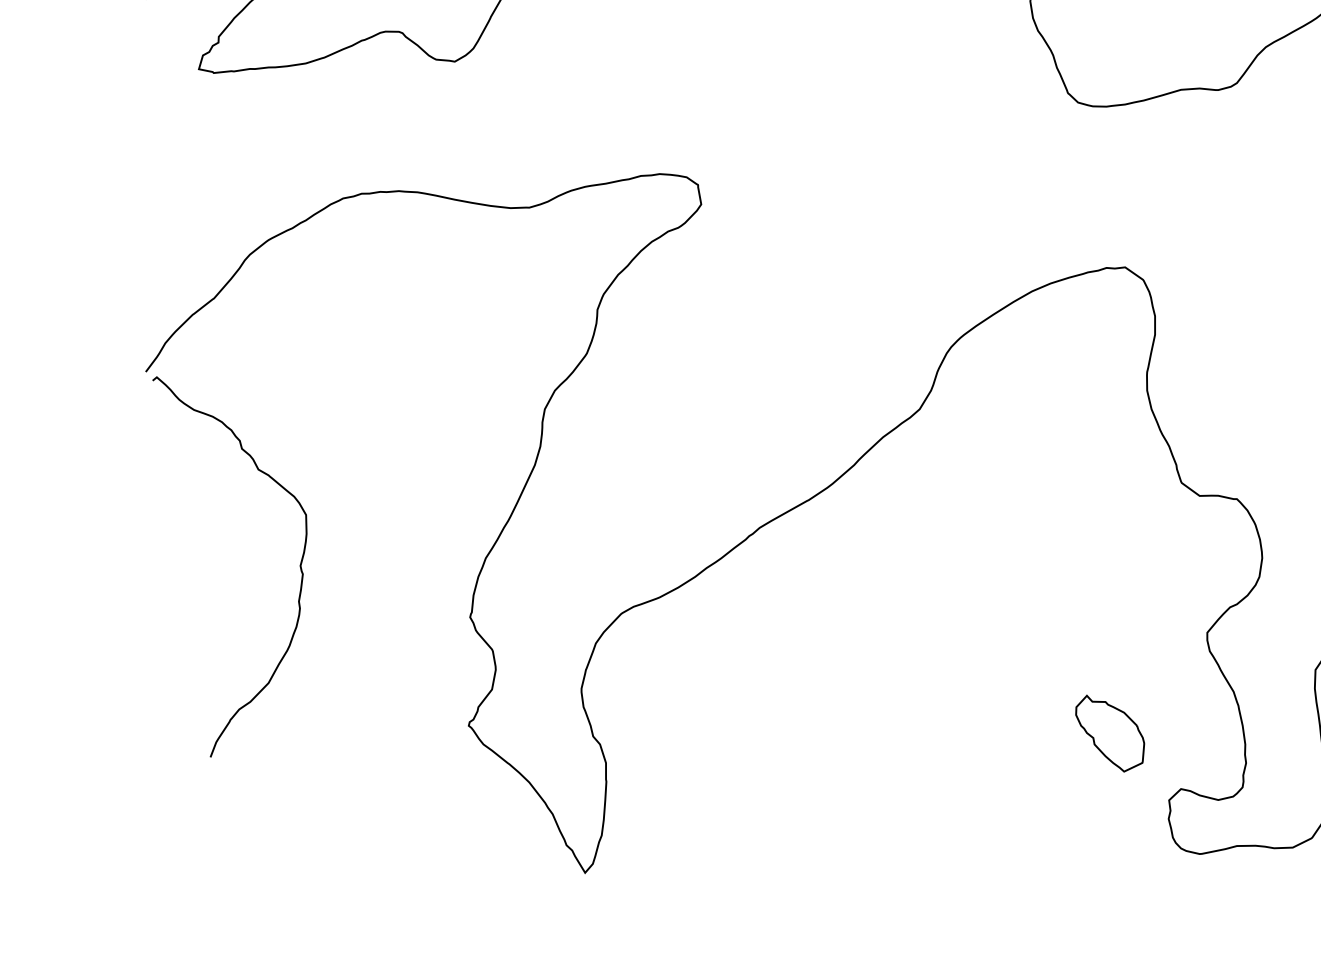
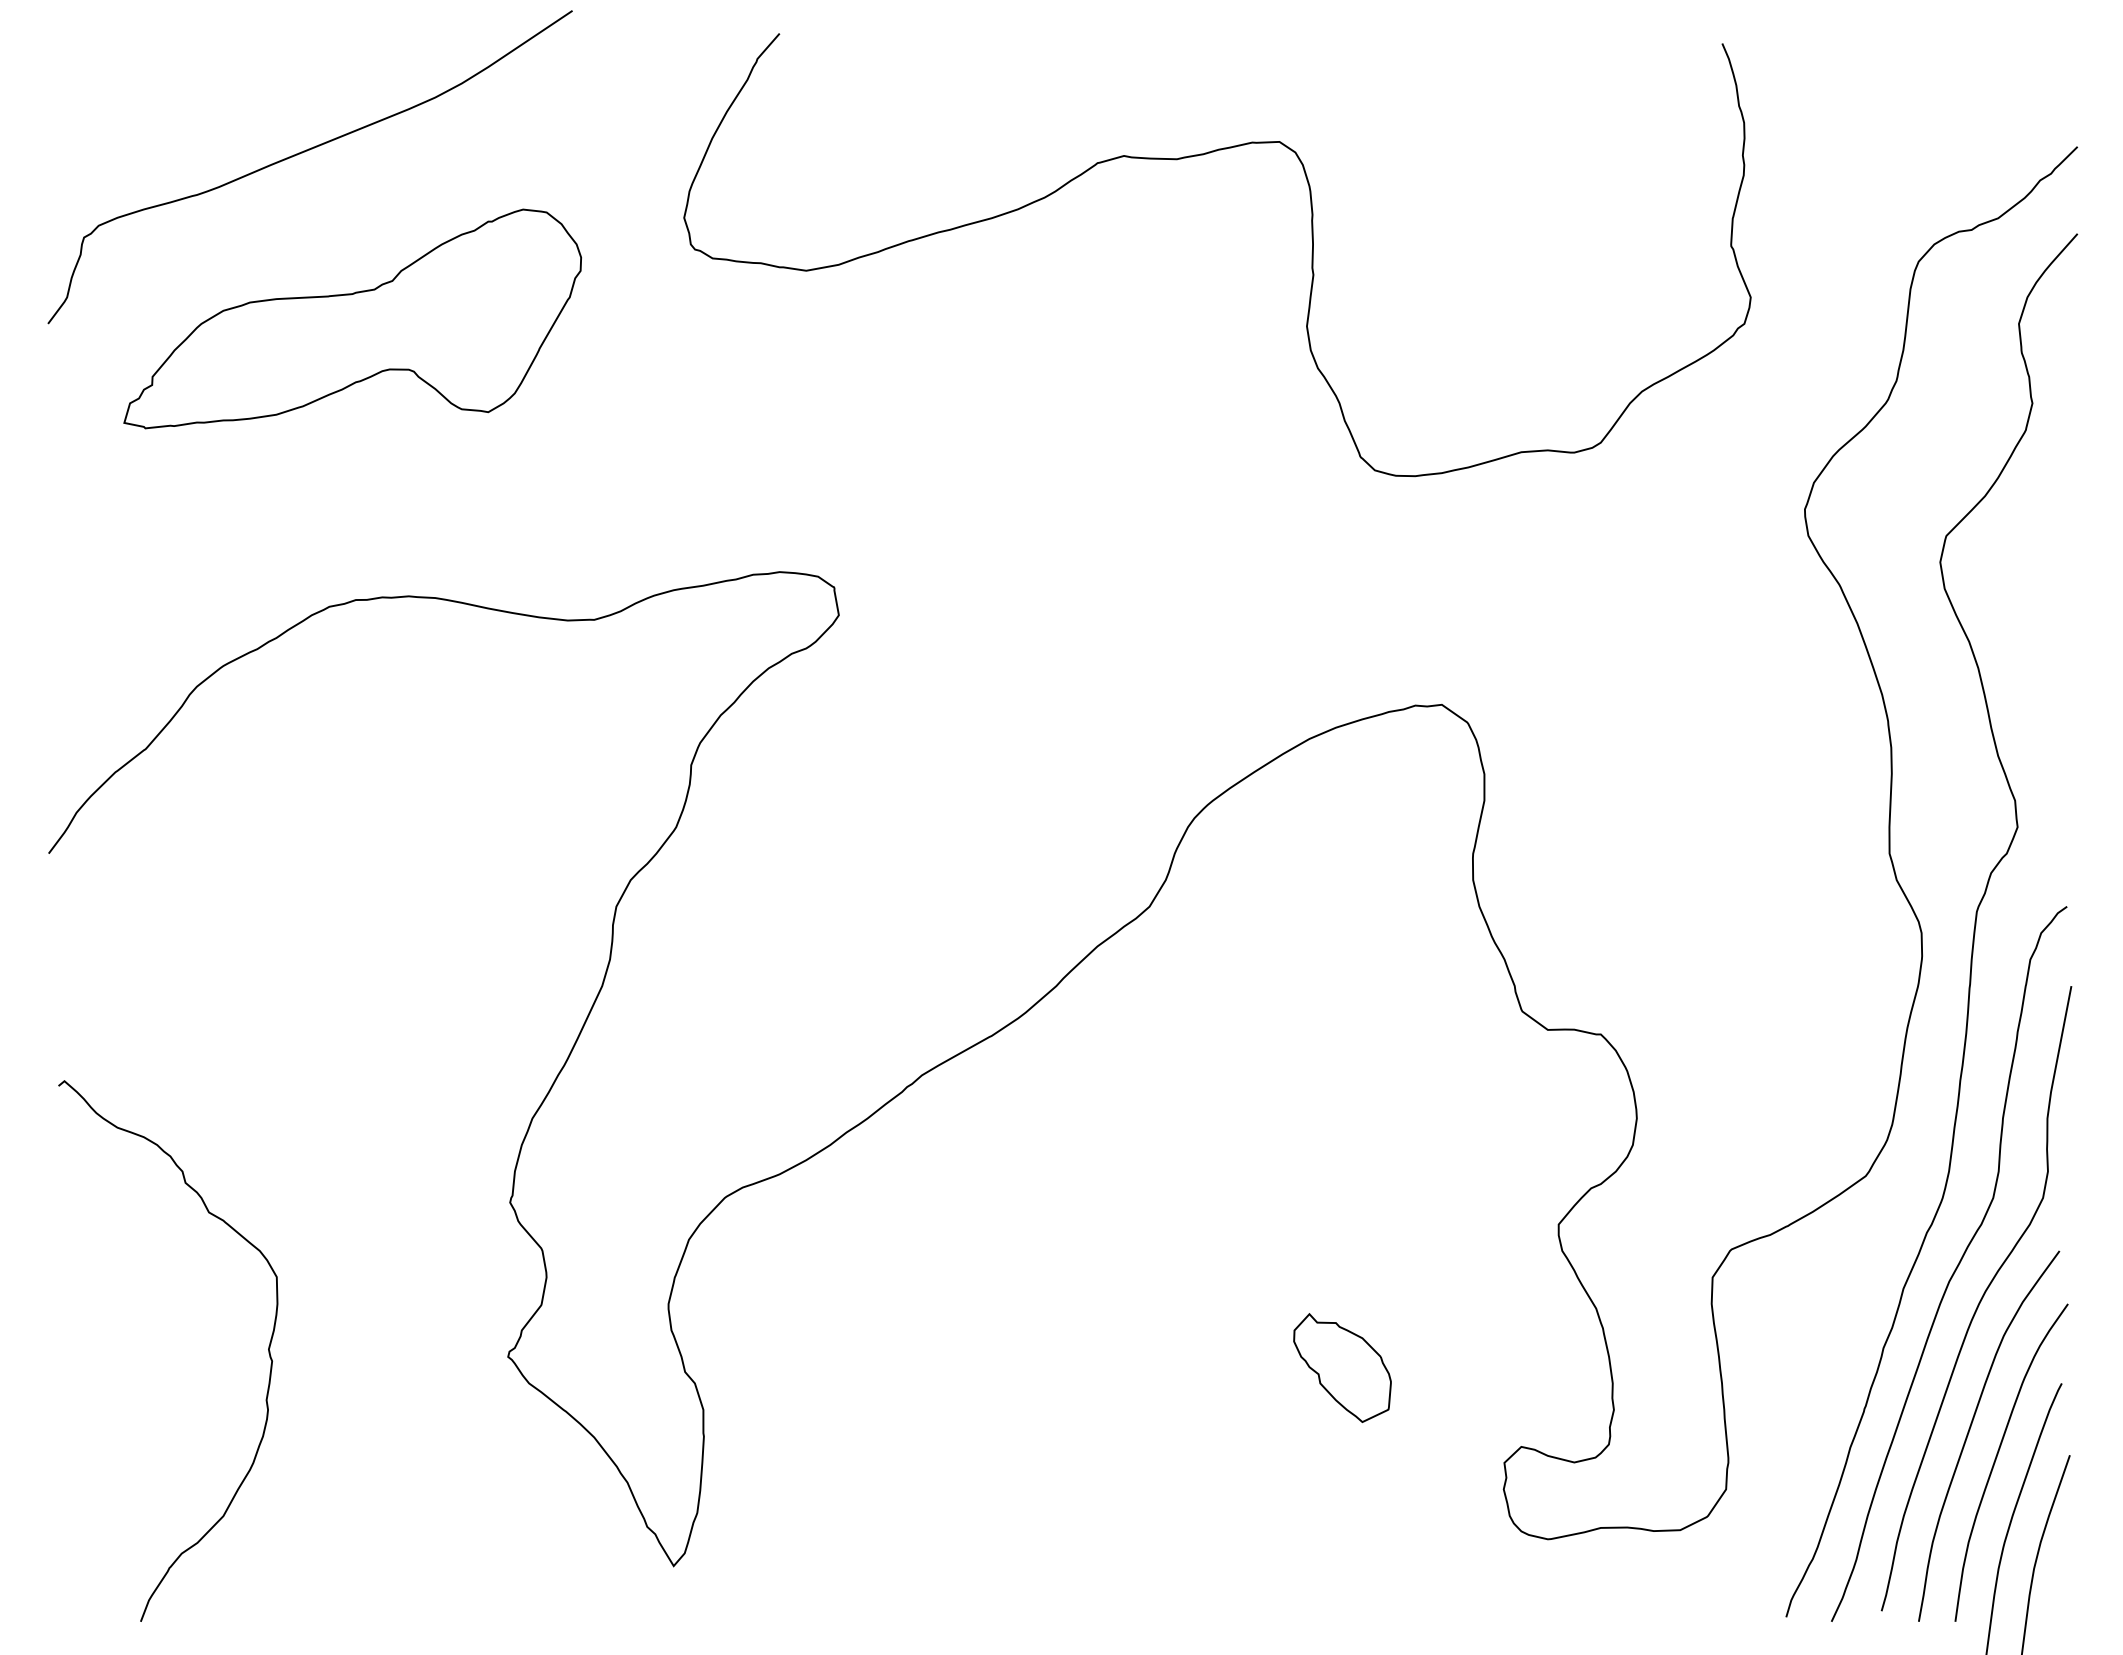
curve: (300, 566) -> (268, 1350), moved
part: (1110, 733) -> (1342, 1367), moved

